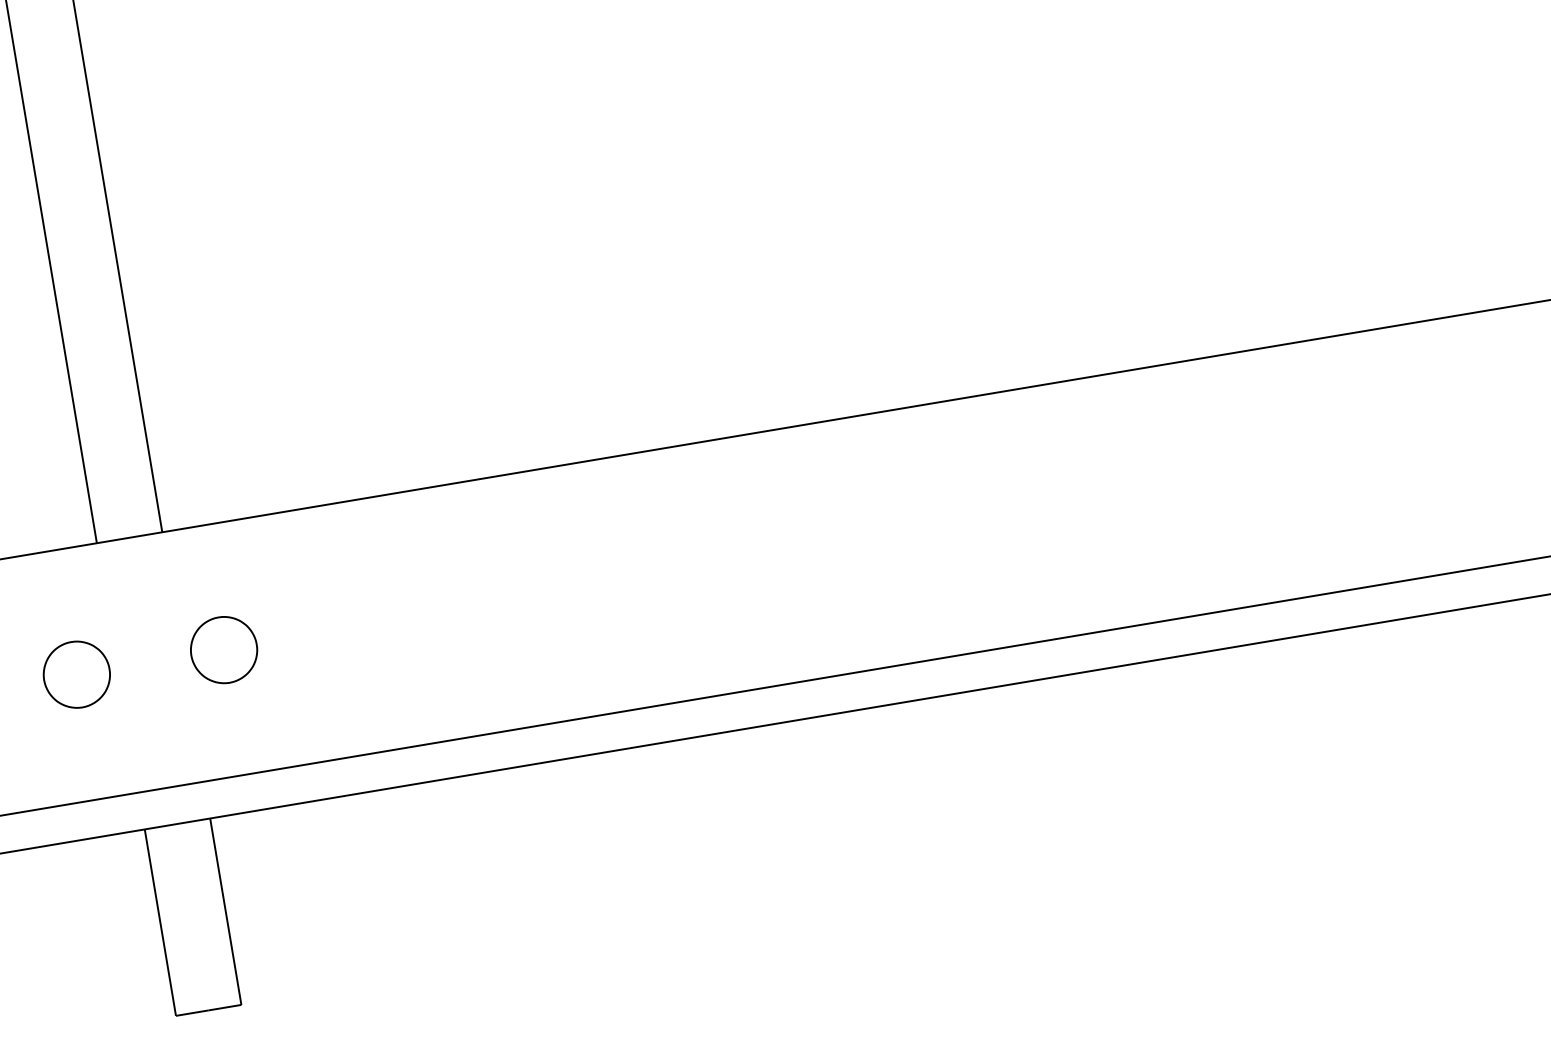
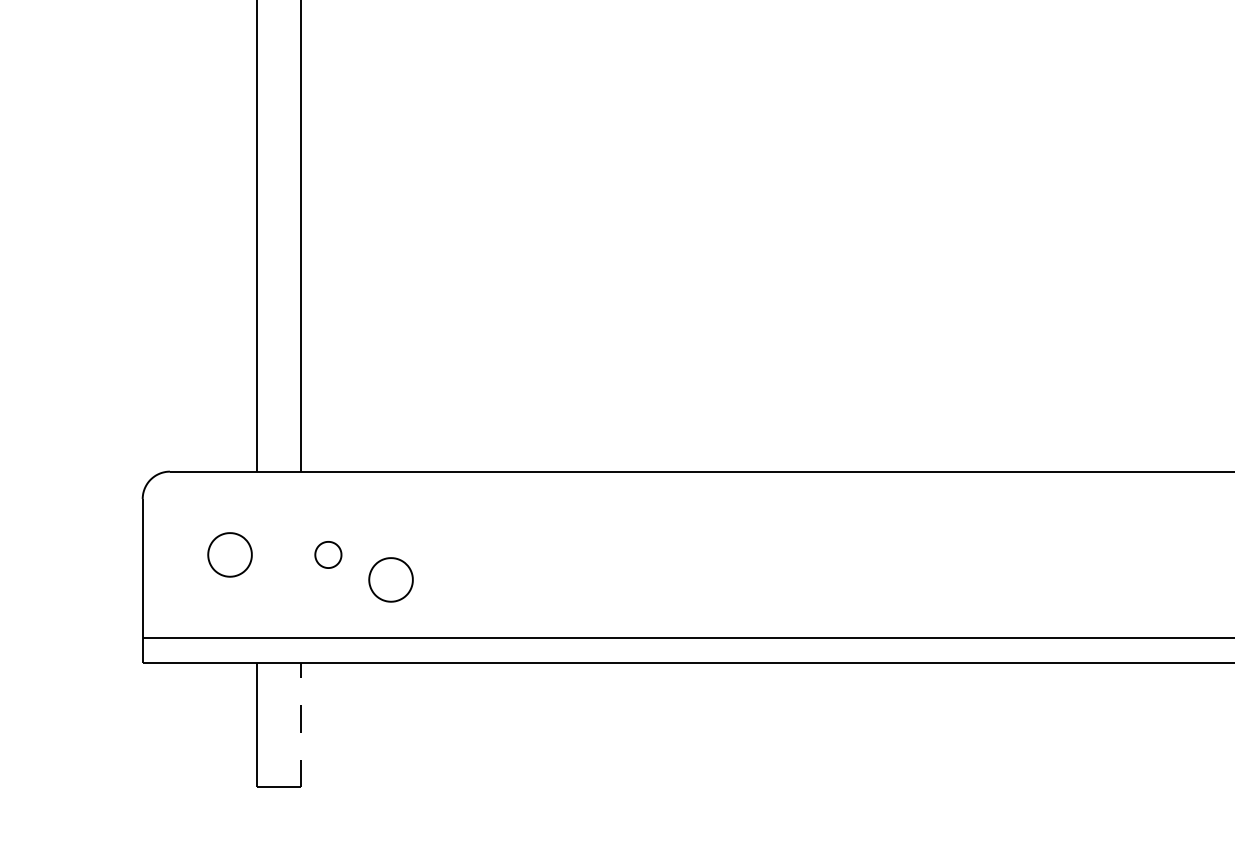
part: (224, 649) -> (328, 554), size x0.6
part: (323, 671) -> (390, 579), added
line: (226, 910) -> (301, 724), solid -> dashed

